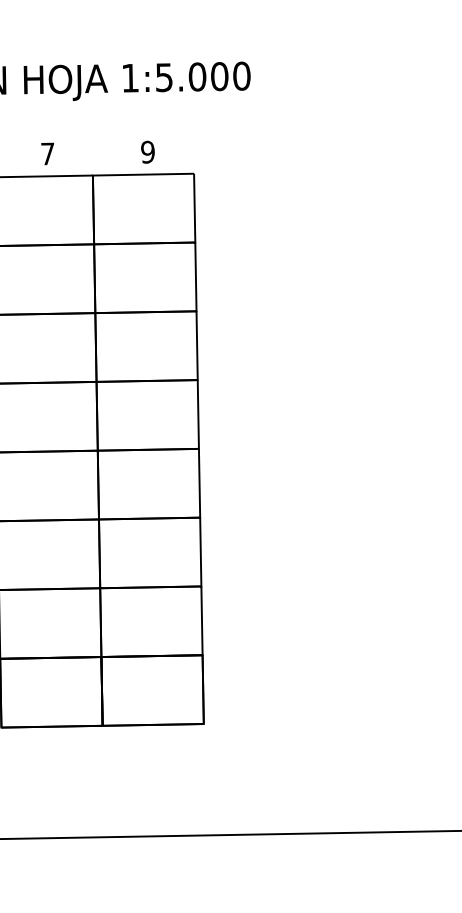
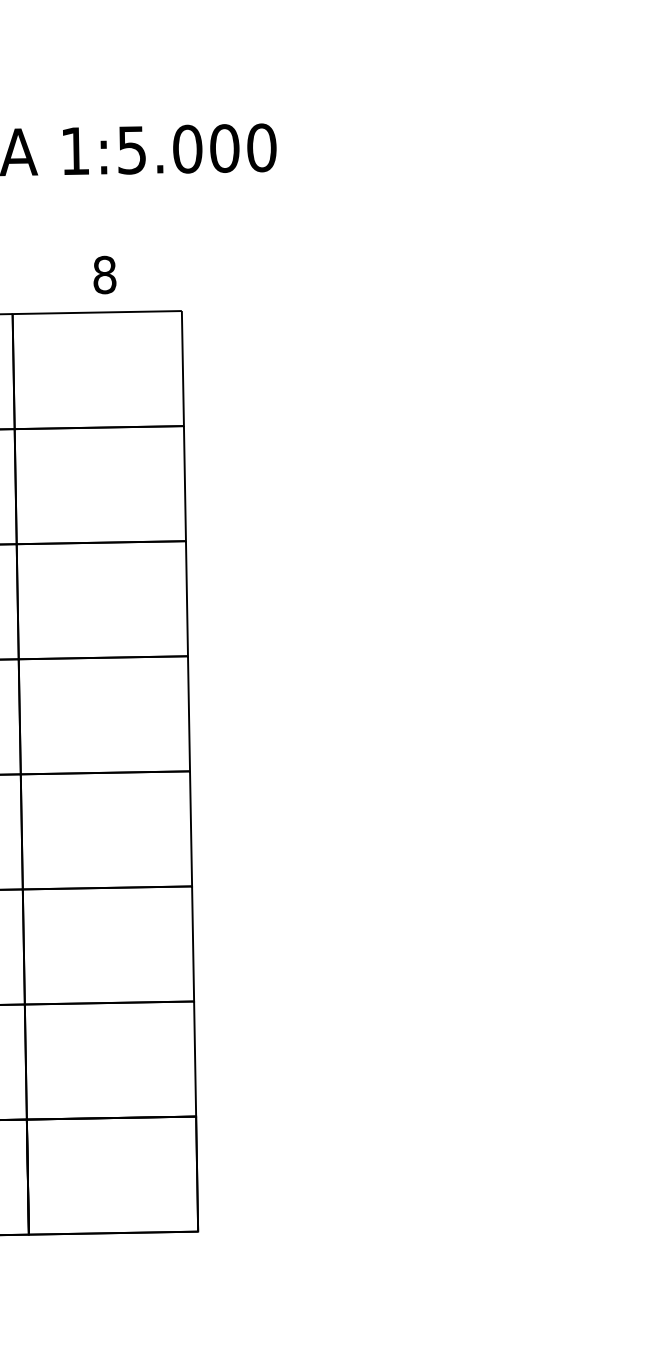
text: (147, 152) -> (103, 275), 9 -> 8

